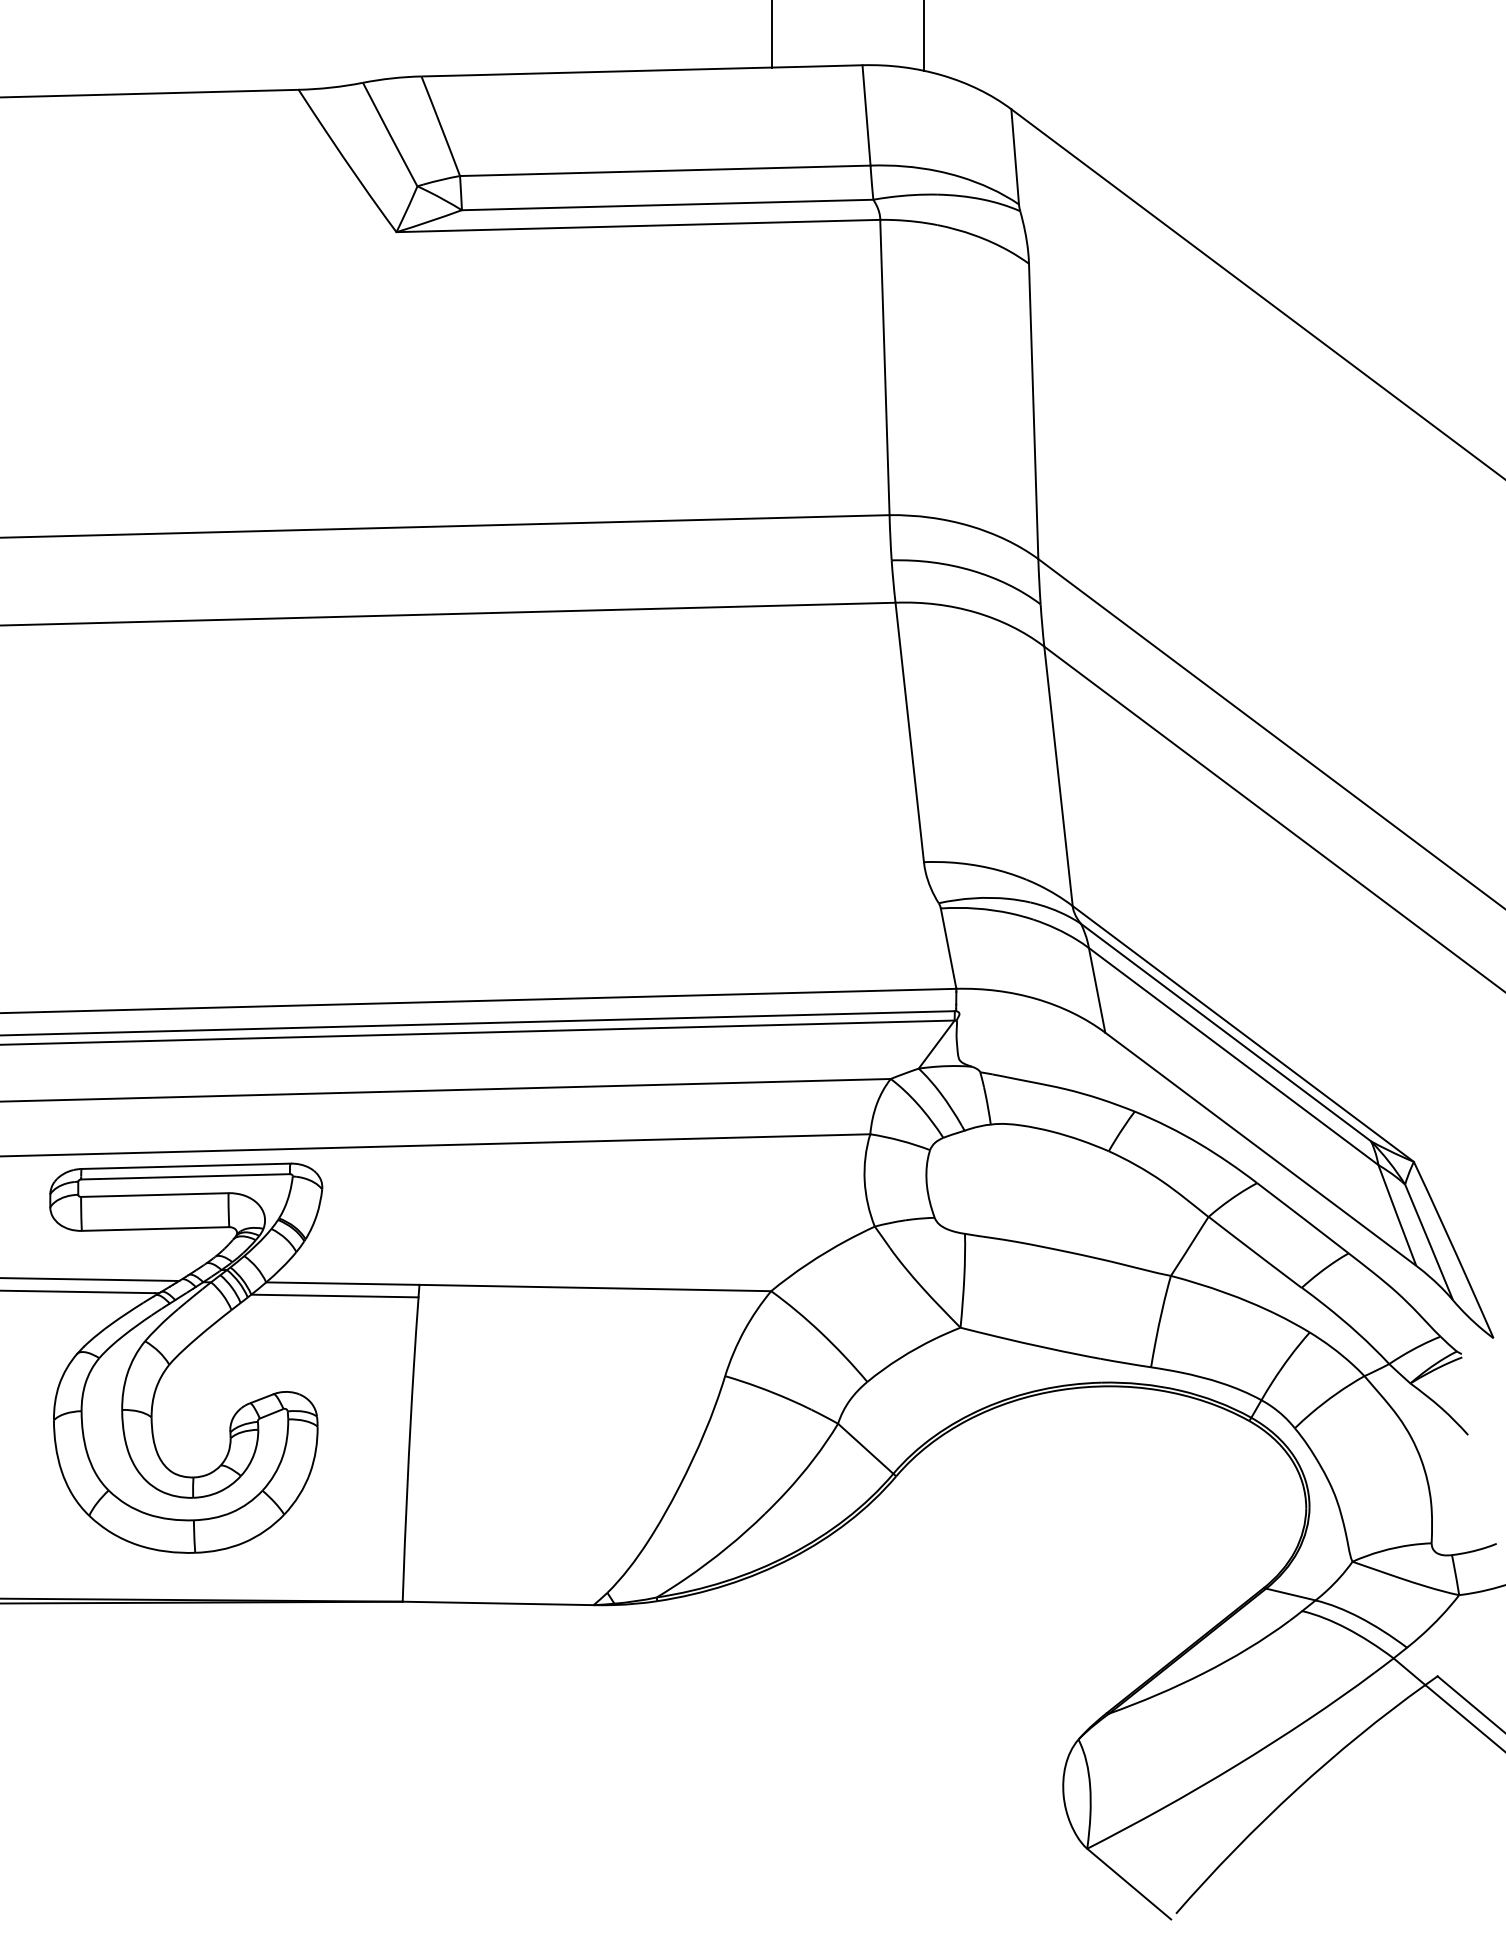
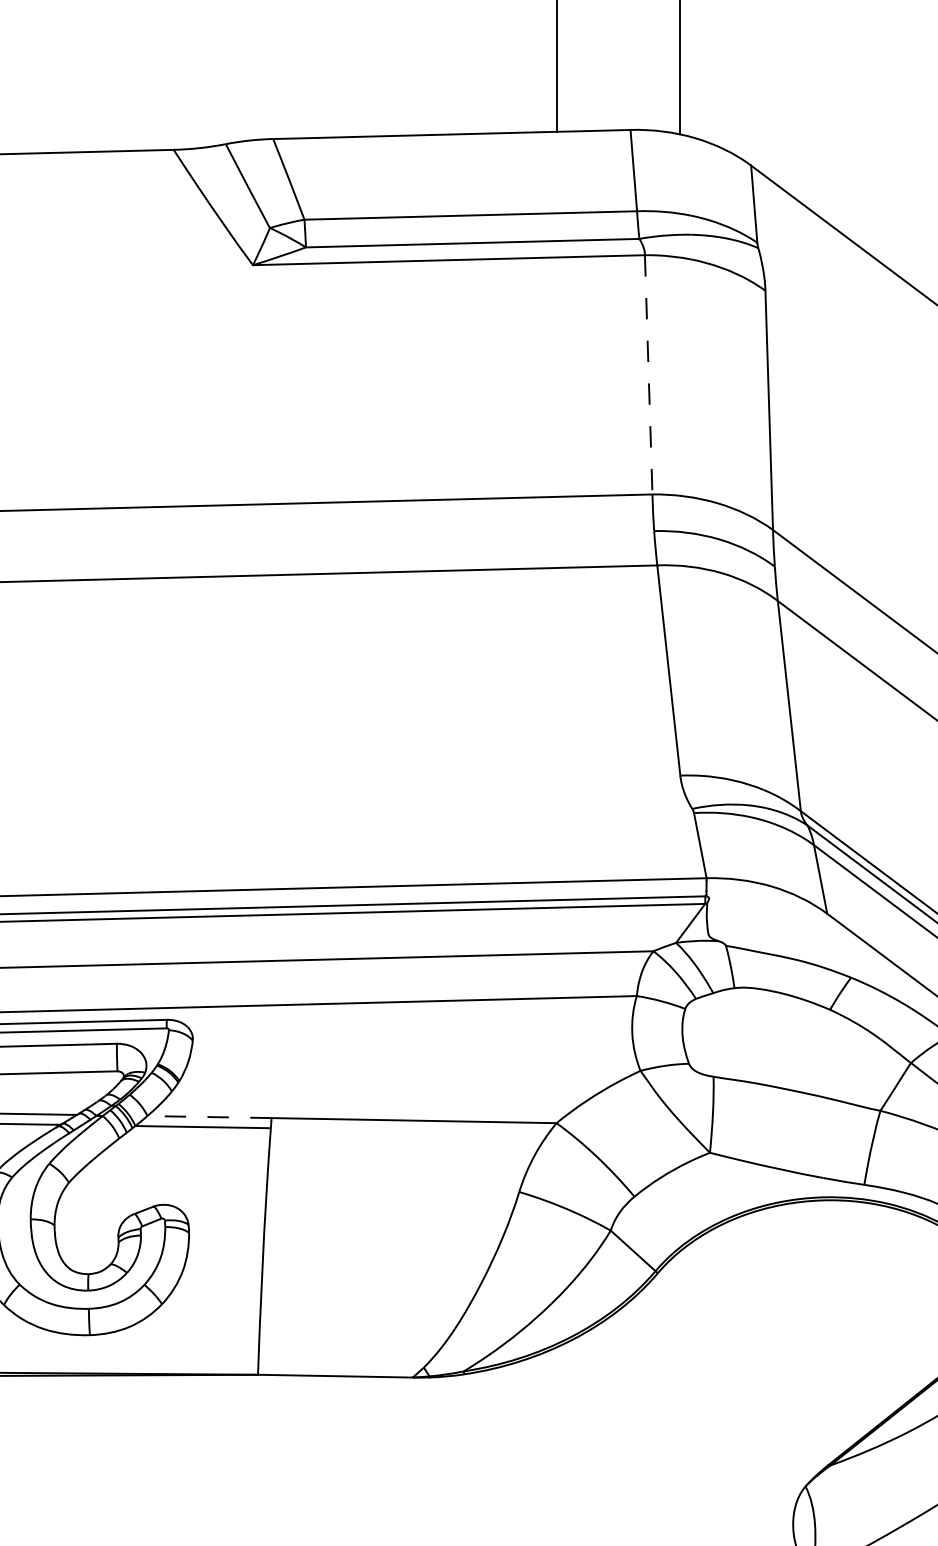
line: (884, 367) -> (648, 374), solid -> dashed
line: (342, 1283) -> (209, 1116), solid -> dashed

